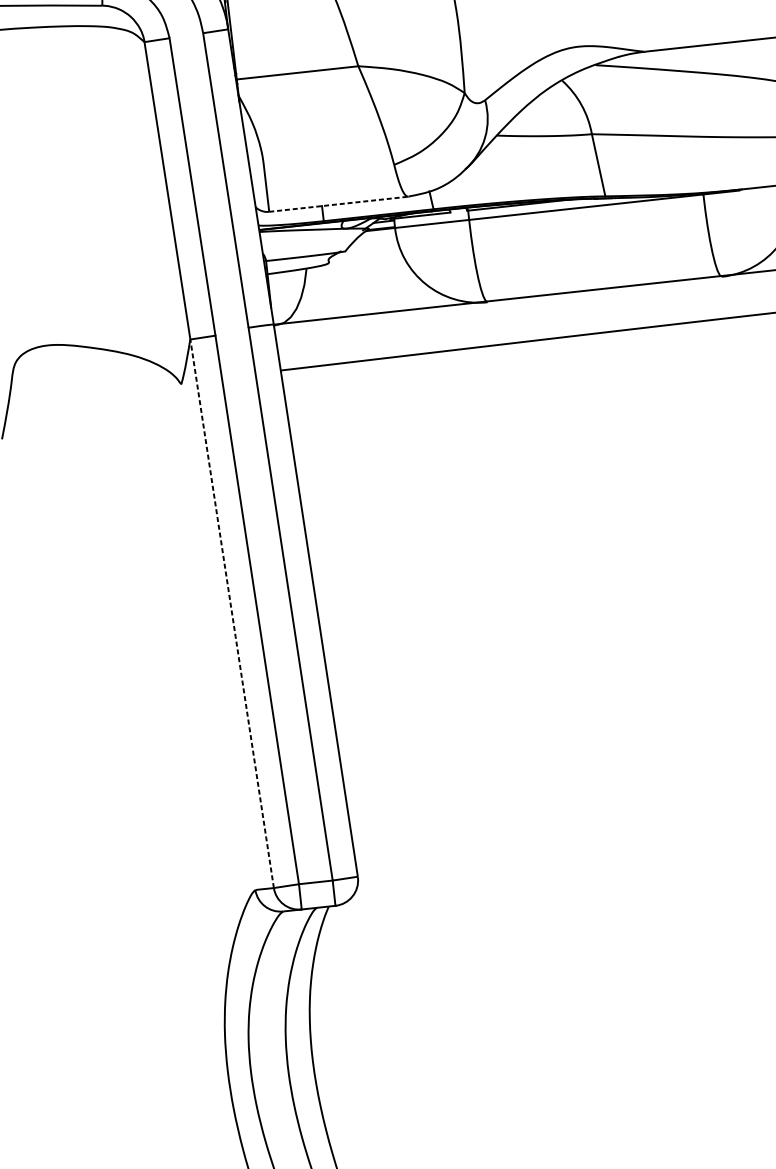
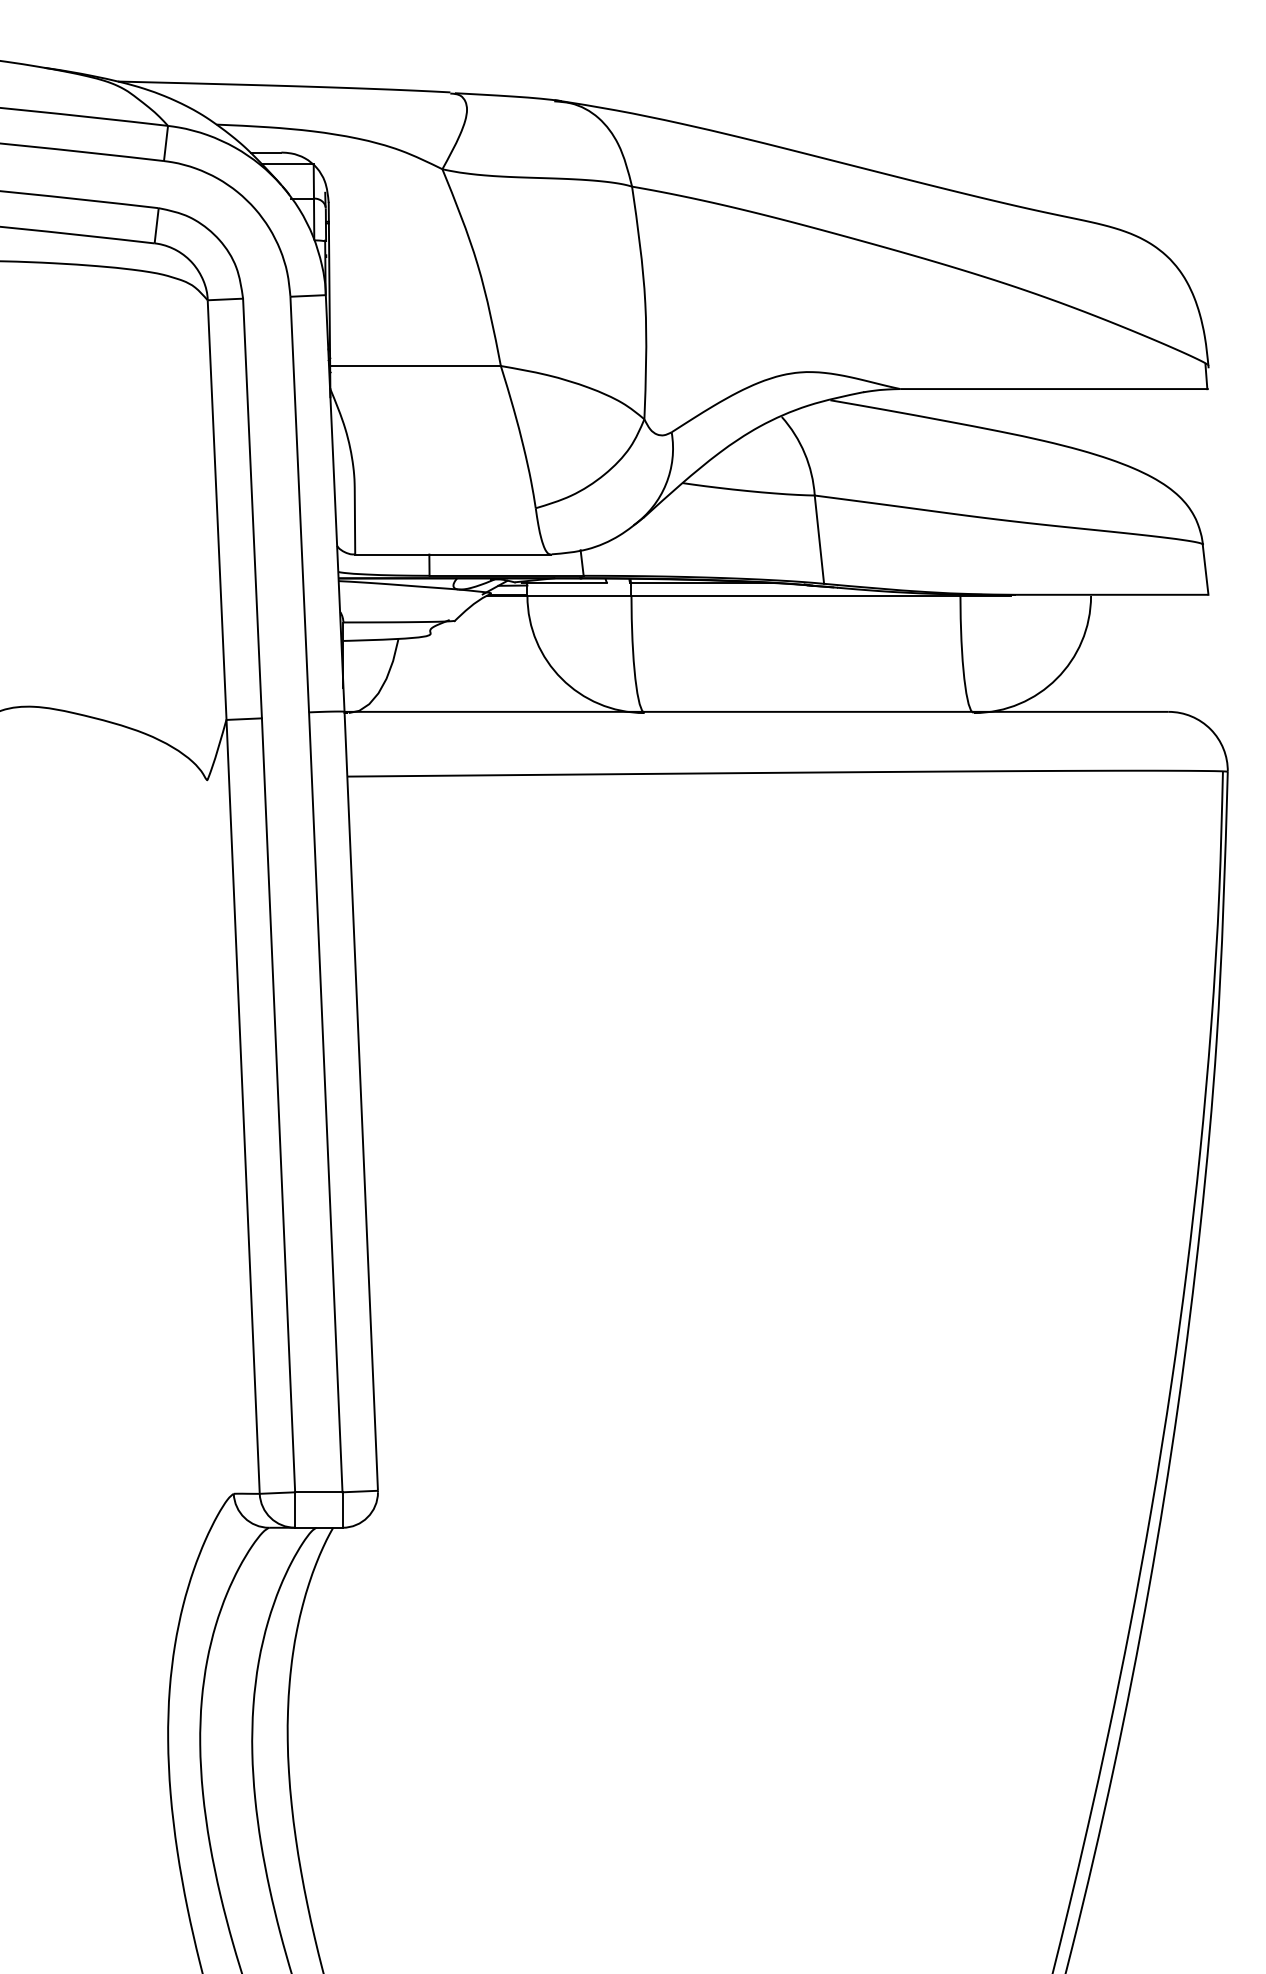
line: (339, 204) -> (453, 554), dashed -> solid
line: (232, 614) -> (243, 1107), dashed -> solid

